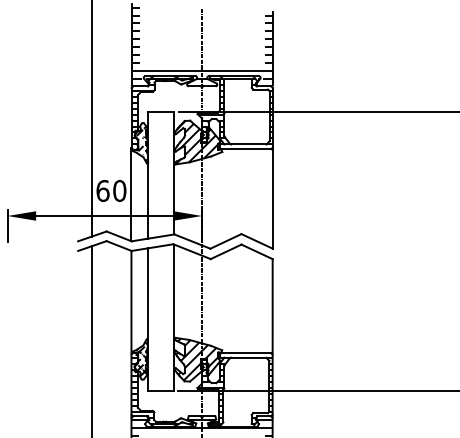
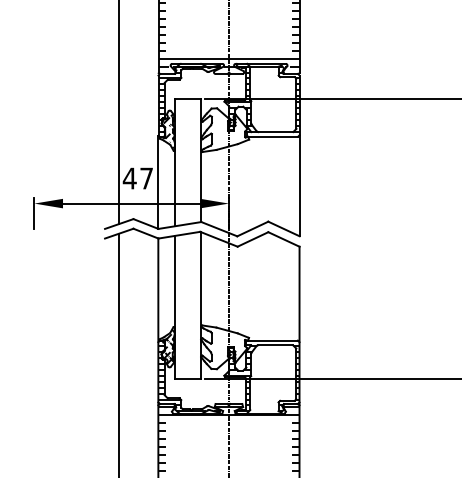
hatch: (198, 142) -> (225, 130), removed
text: (110, 190) -> (137, 178), 60 -> 47
hatch: (196, 359) -> (223, 347), removed

